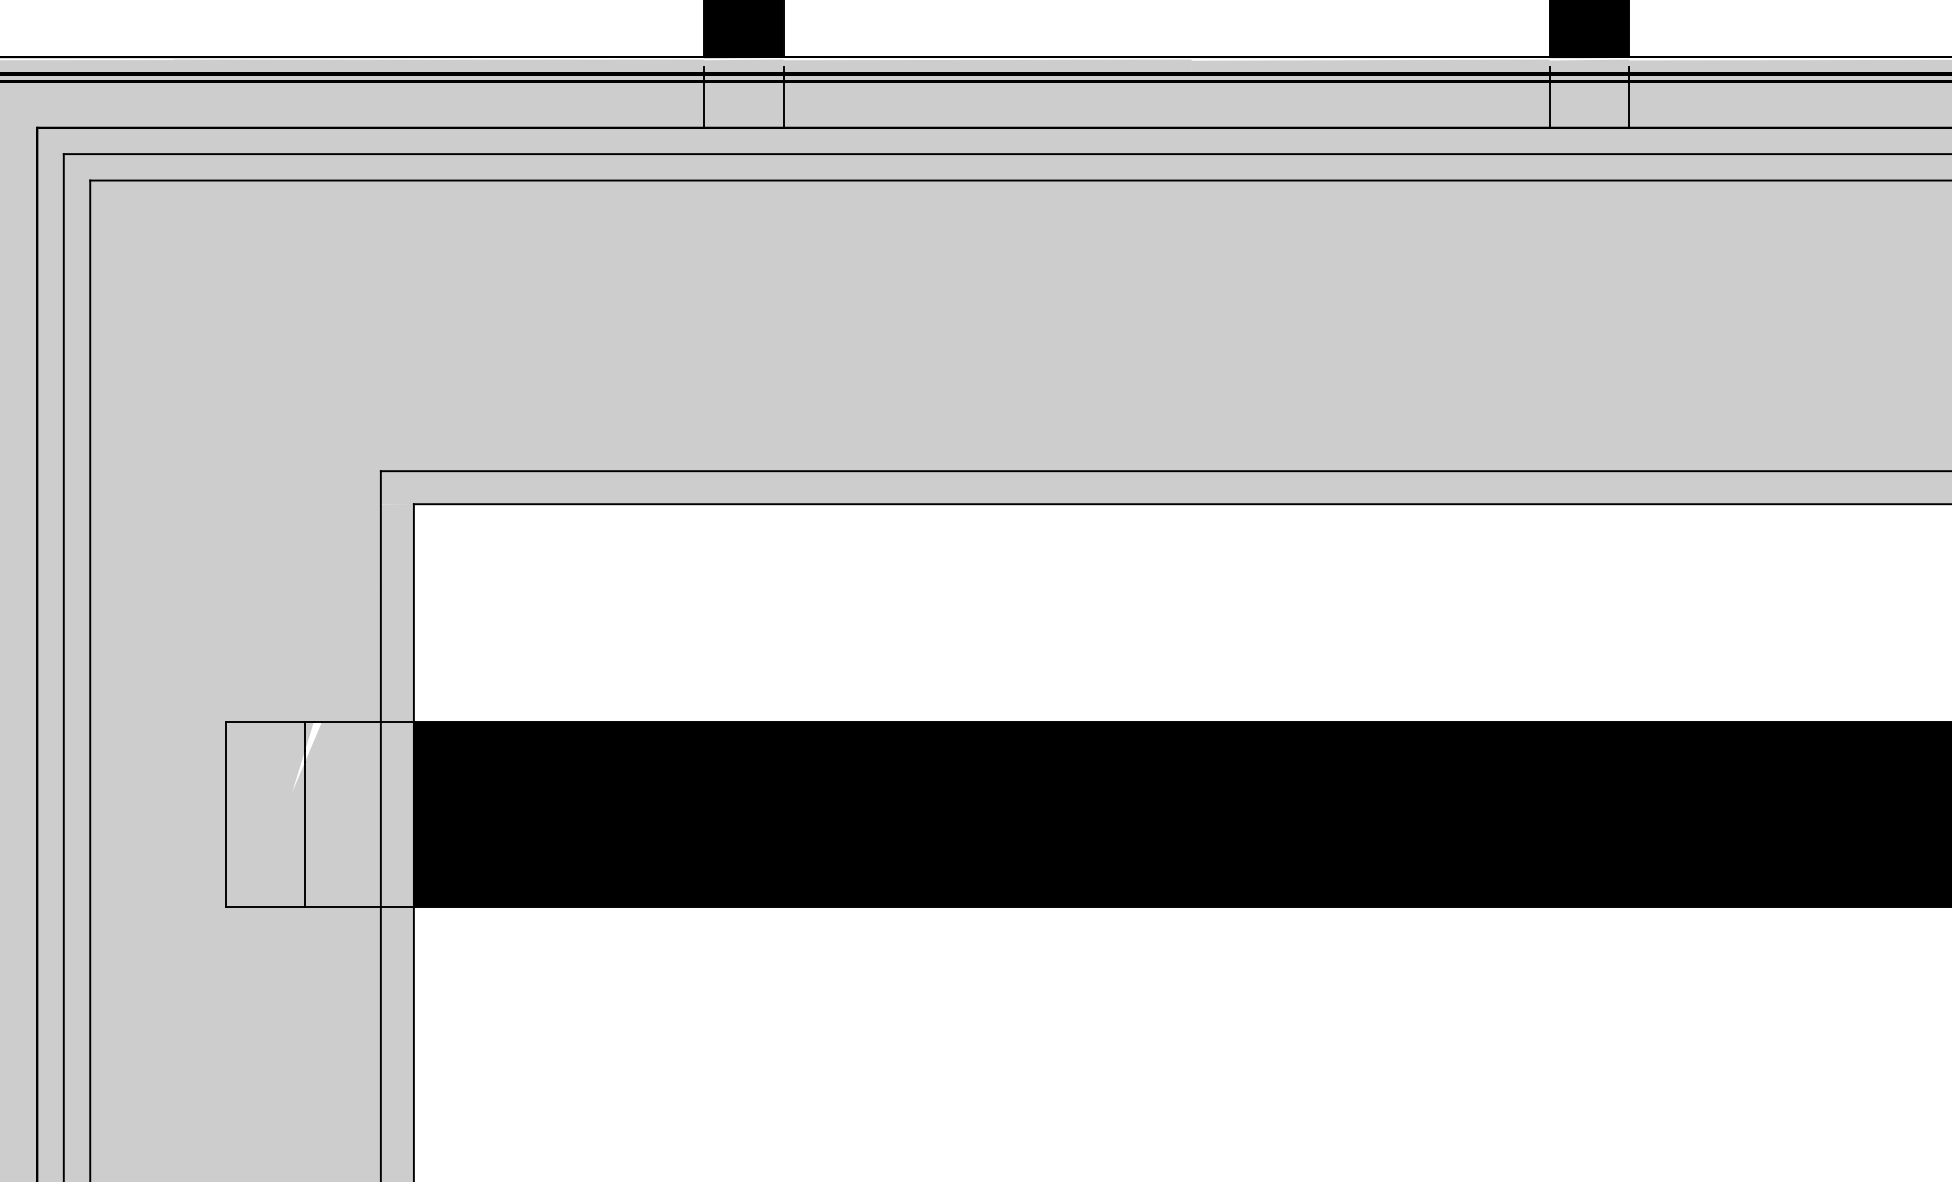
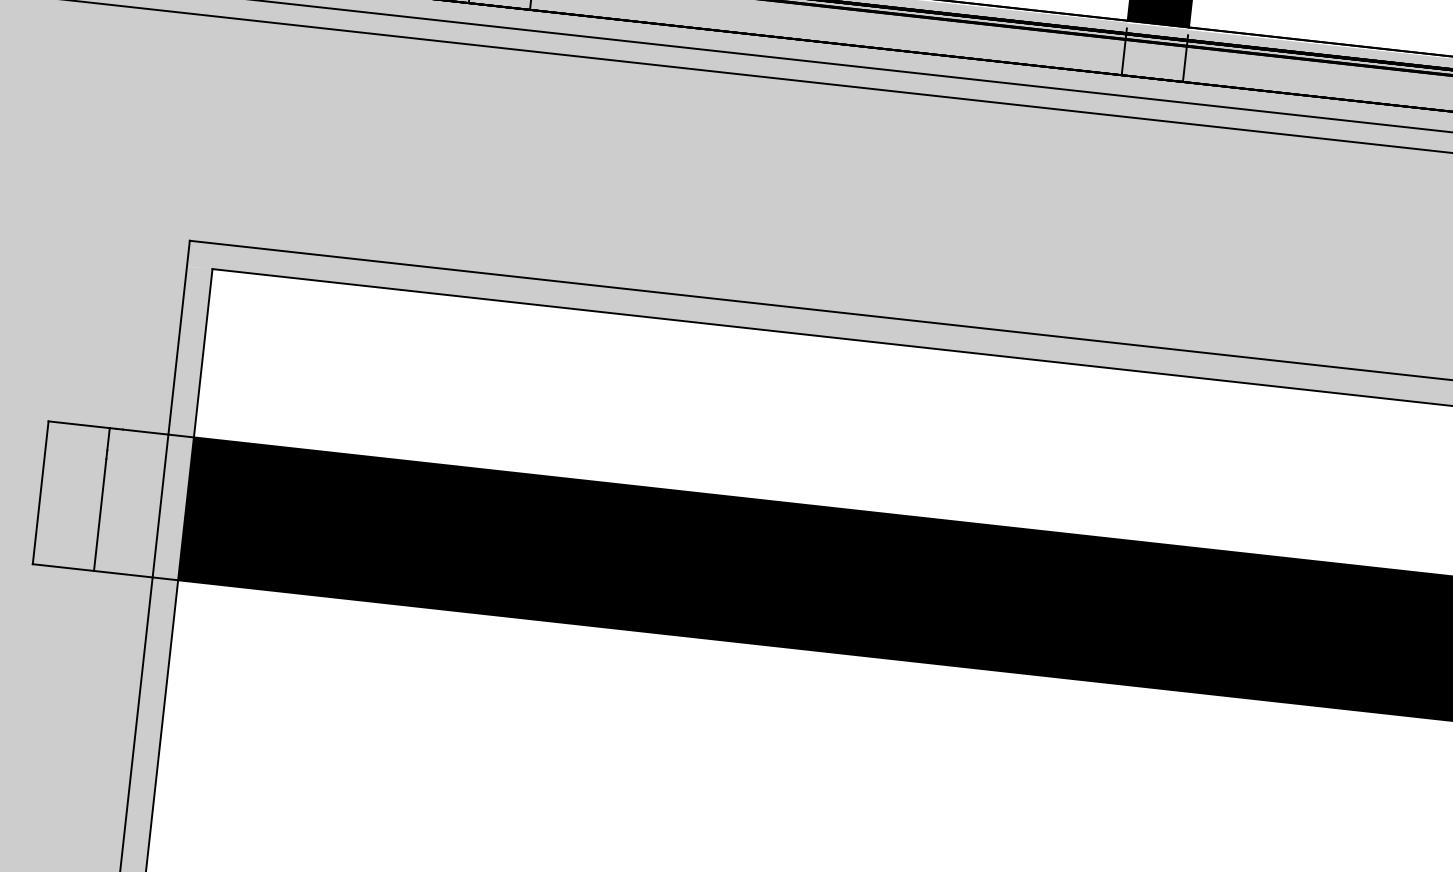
fill: (306, 757) -> (107, 455), added

